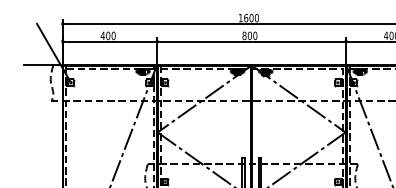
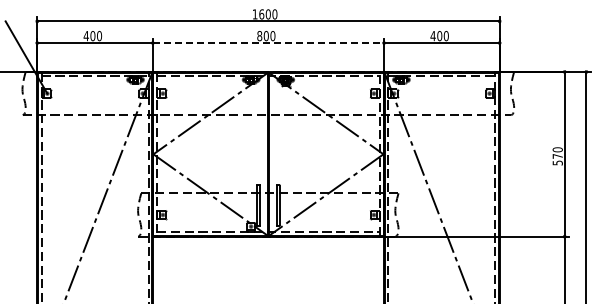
line: (251, 41) -> (268, 43), solid -> dashed

